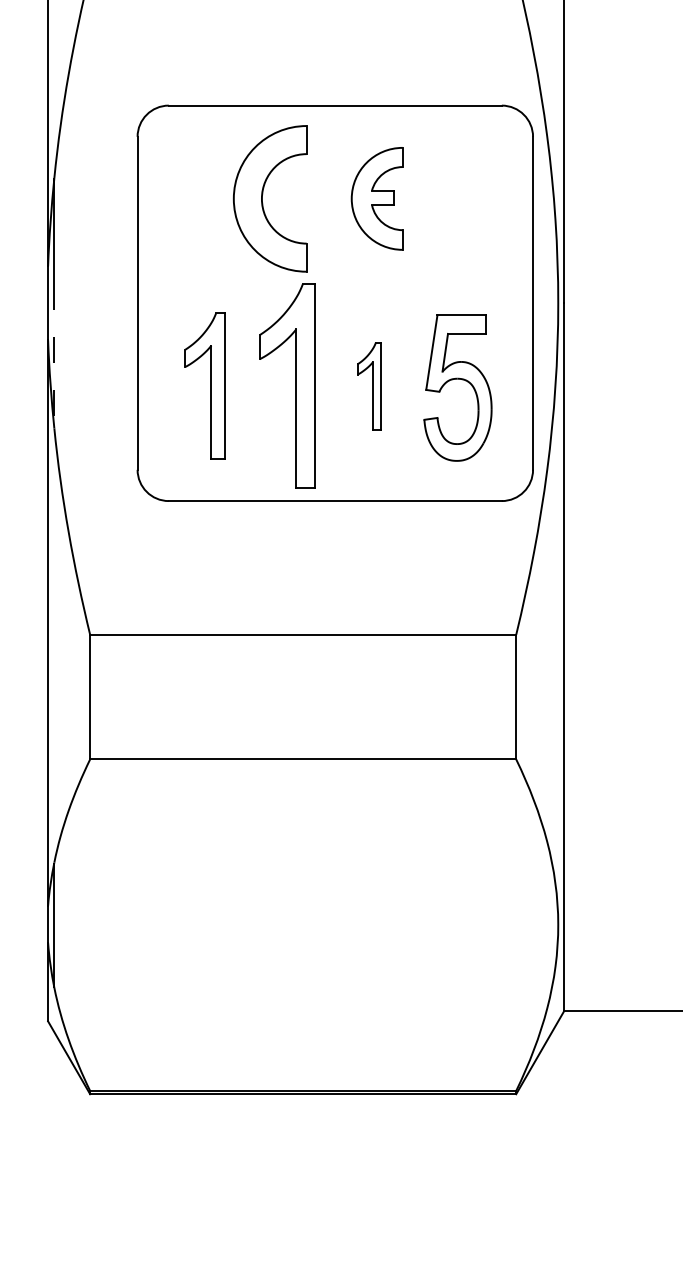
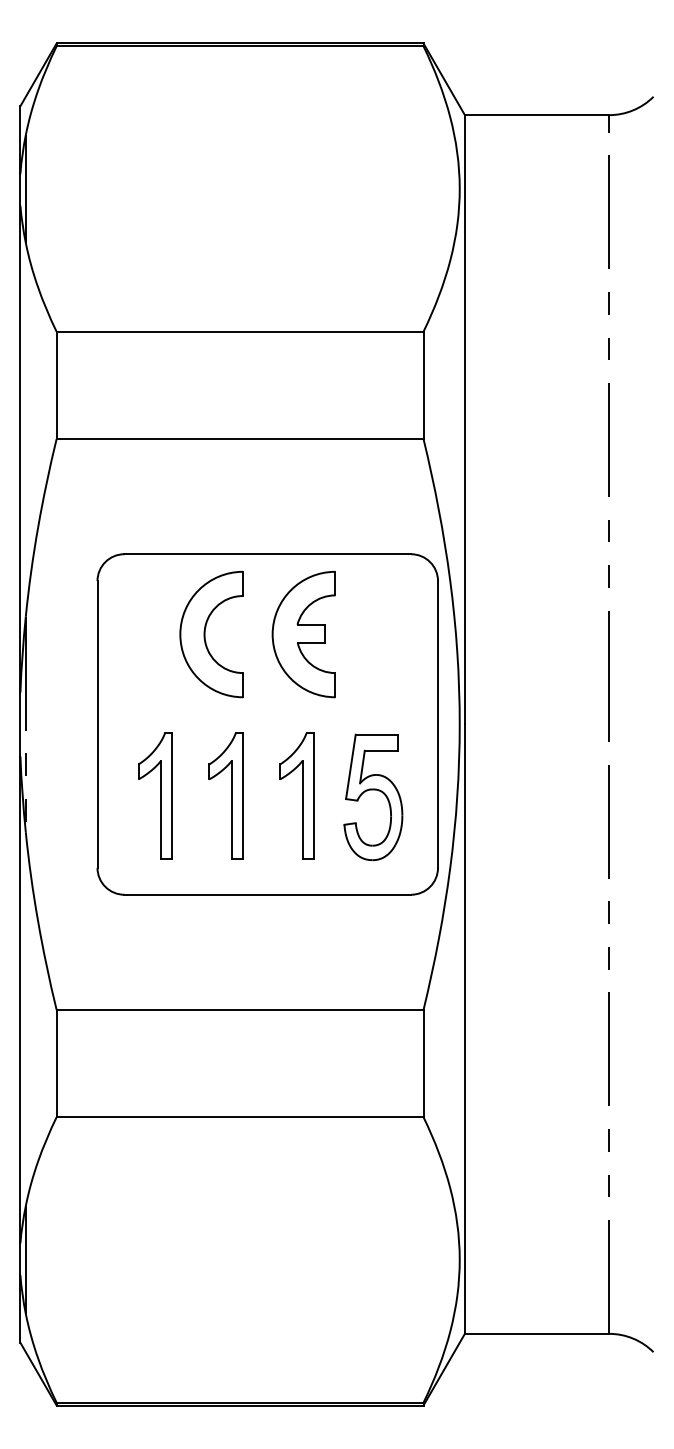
part: (376, 198) -> (303, 634), size x1.43
part: (286, 385) -> (225, 795), size x0.71
part: (368, 385) -> (296, 795), size x1.67

